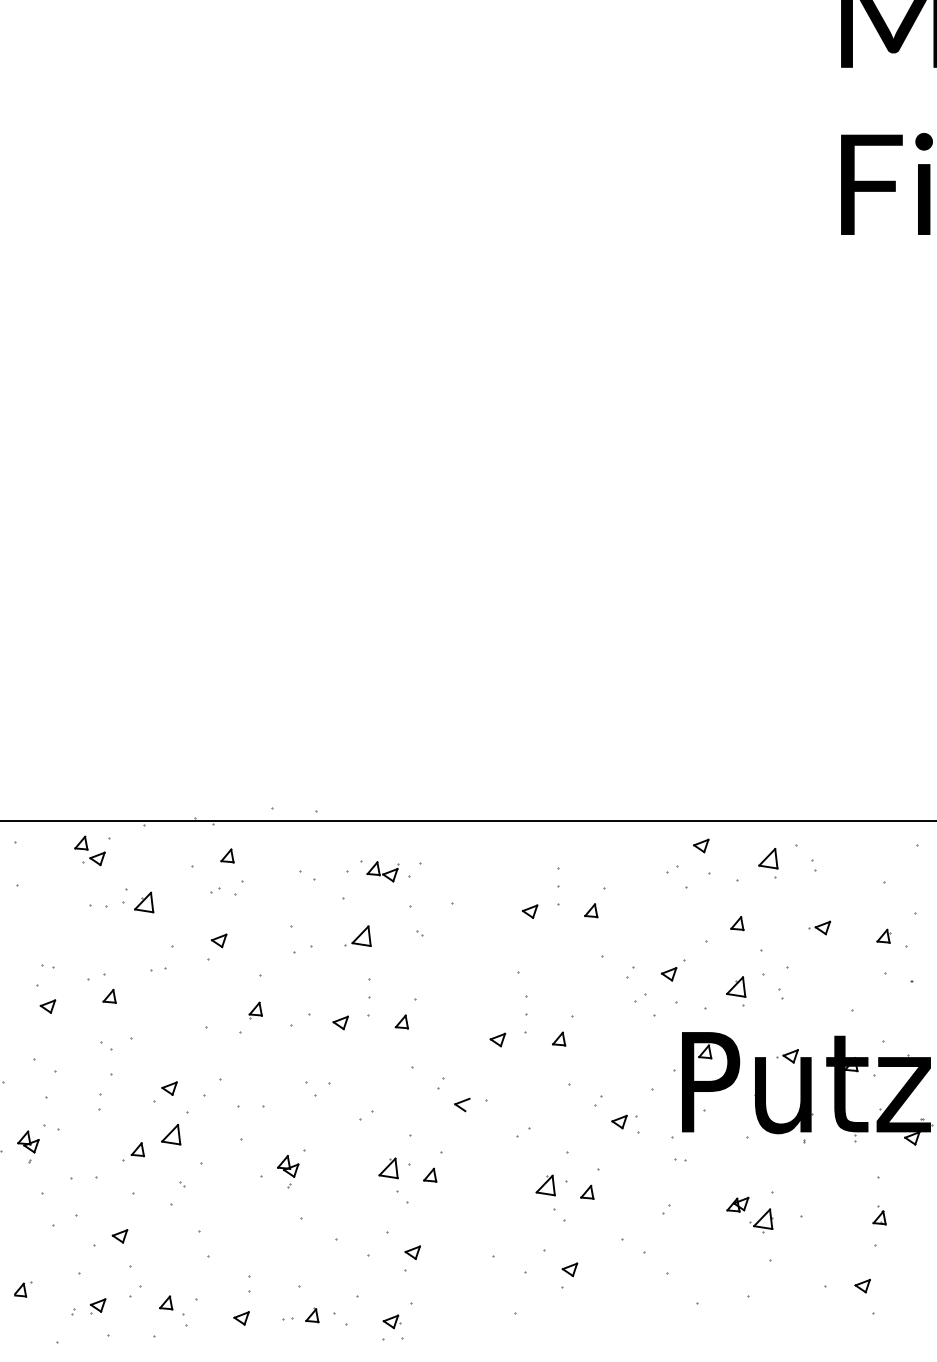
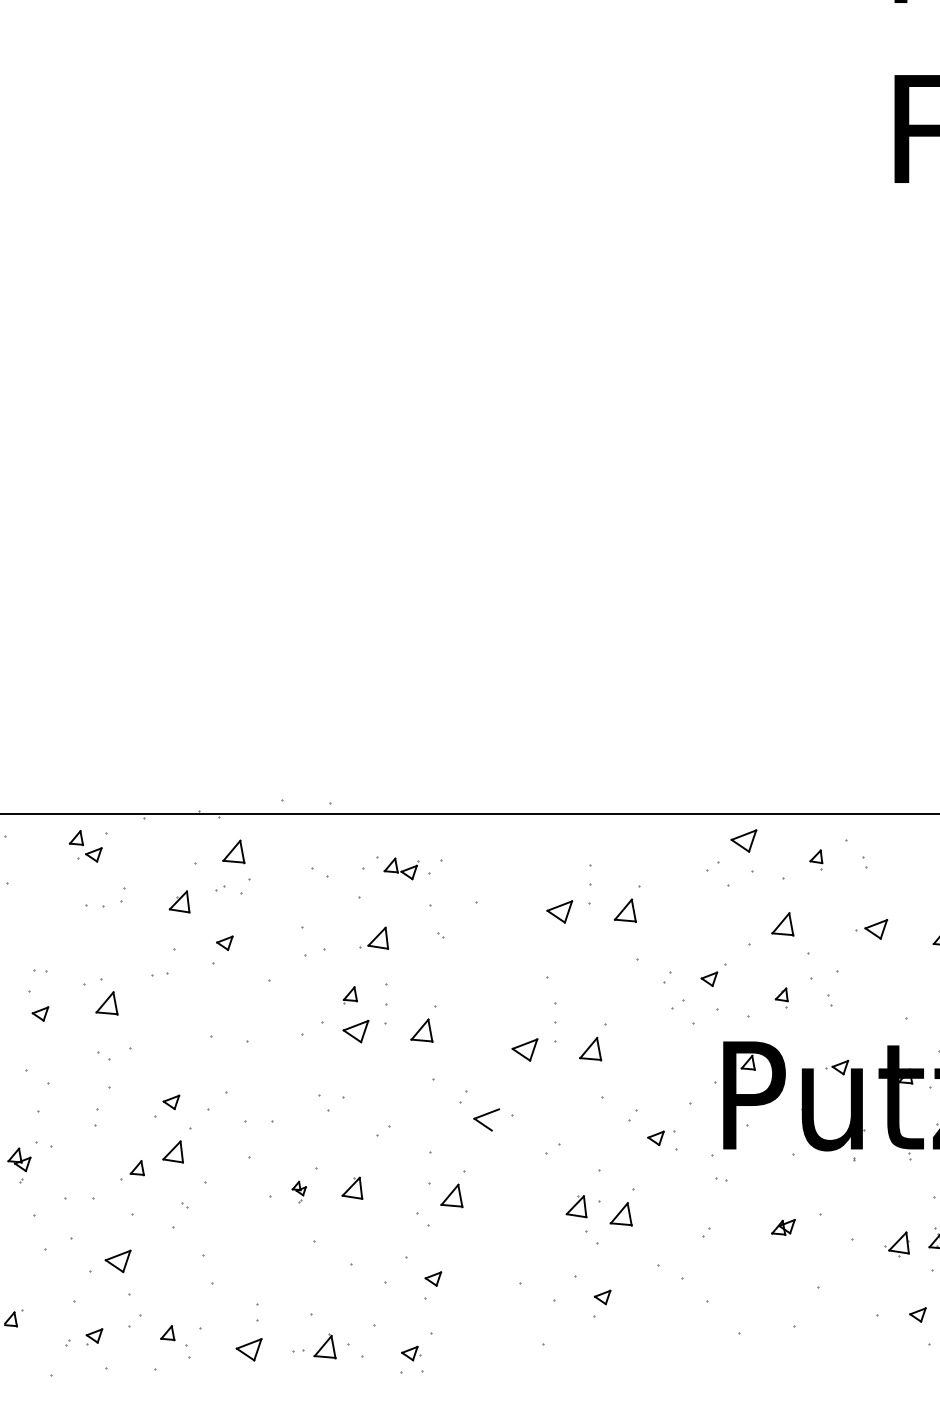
part: (701, 845) -> (744, 840), size x1.6
part: (227, 855) -> (233, 851), size x1.6
part: (768, 863) -> (816, 859), size x0.6
part: (144, 902) -> (179, 901), moved
part: (591, 910) -> (625, 910), size x1.6
part: (529, 911) -> (559, 911), size x1.6
part: (737, 923) -> (783, 924), size x1.6
part: (819, 927) -> (871, 928), size x1.4
part: (736, 991) -> (781, 997), size x0.6
part: (109, 995) -> (106, 1002), size x1.6
part: (255, 1010) -> (350, 995), moved
part: (401, 1021) -> (421, 1030), size x1.6
part: (340, 1022) -> (355, 1031), size x1.6
part: (559, 1038) -> (591, 1048), size x1.6
part: (497, 1039) -> (524, 1049), size x1.6
part: (462, 1104) -> (486, 1119), size x1.6
part: (388, 1168) -> (352, 1188), moved
part: (288, 1171) -> (299, 1191), size x0.6
part: (430, 1174) -> (452, 1194), size x1.6
part: (587, 1191) -> (621, 1213), size x1.6
part: (761, 1220) -> (897, 1244), moved
part: (119, 1236) -> (117, 1261), size x1.6
part: (312, 1315) -> (325, 1346), size x1.6
part: (241, 1318) -> (248, 1349), size x1.6

